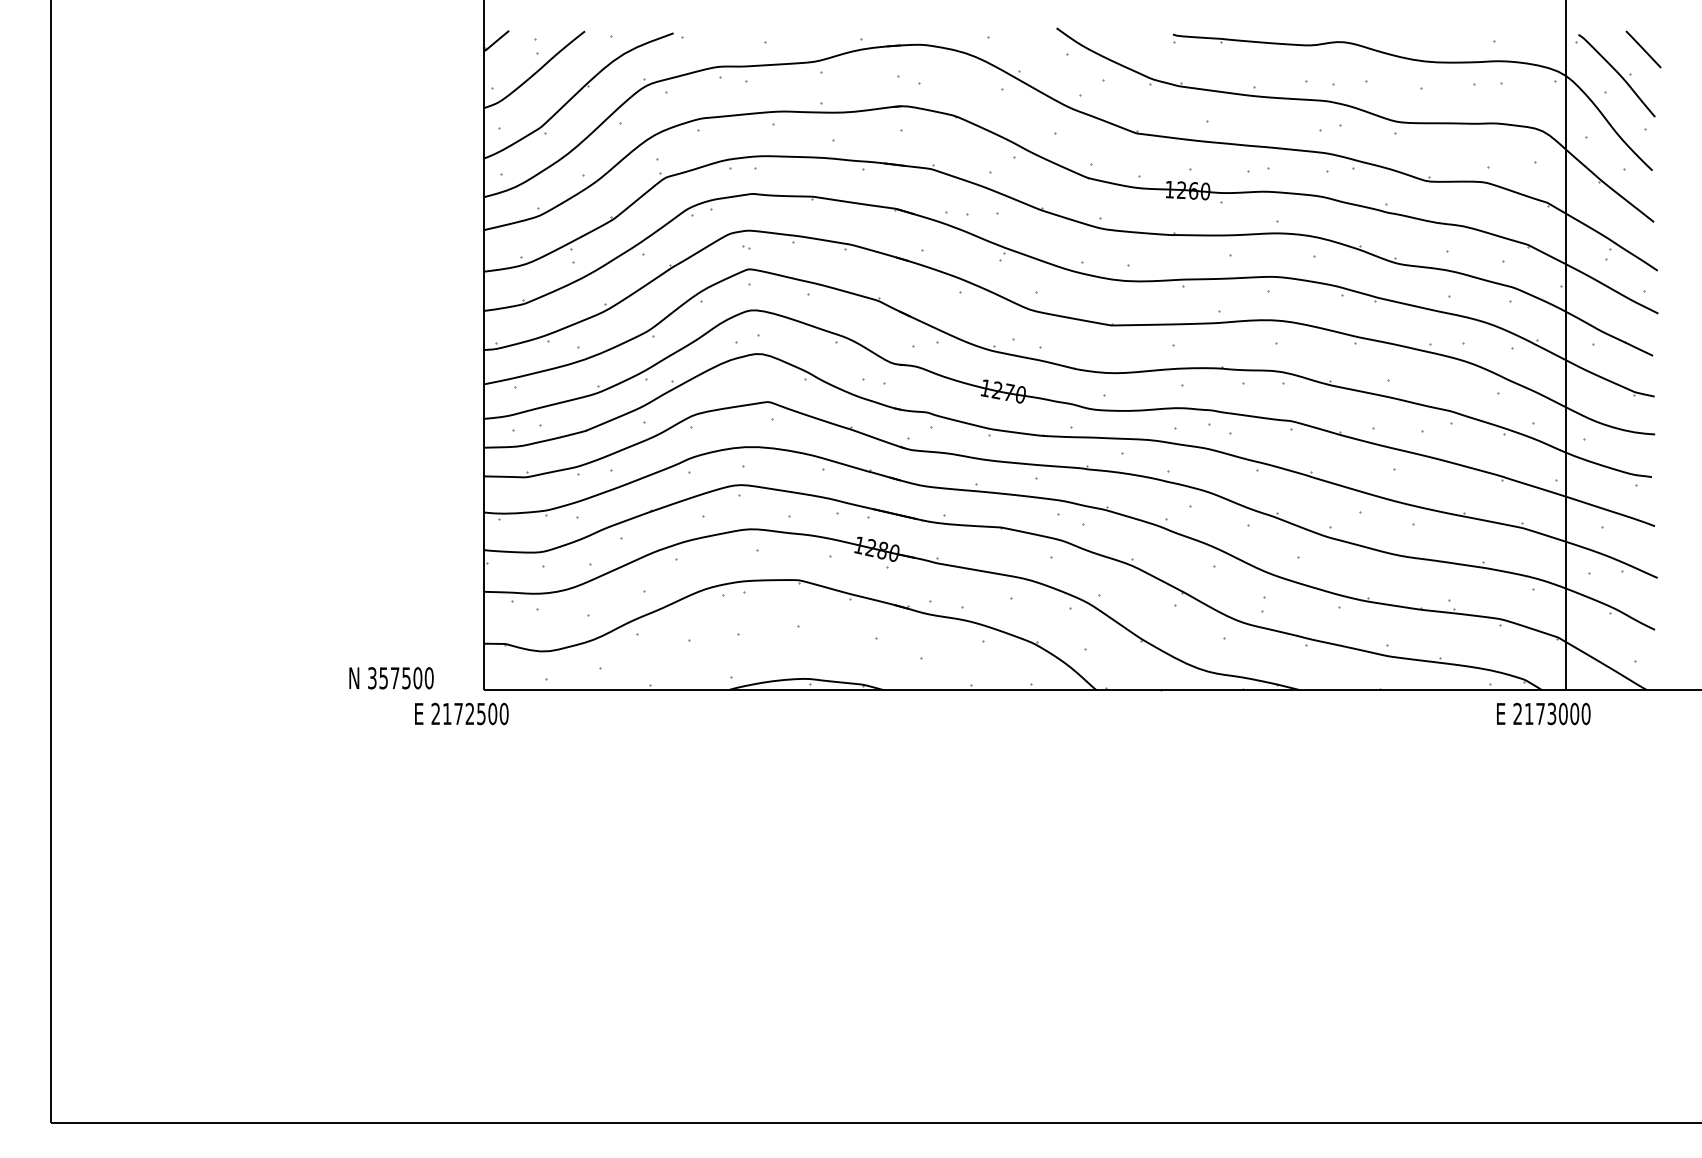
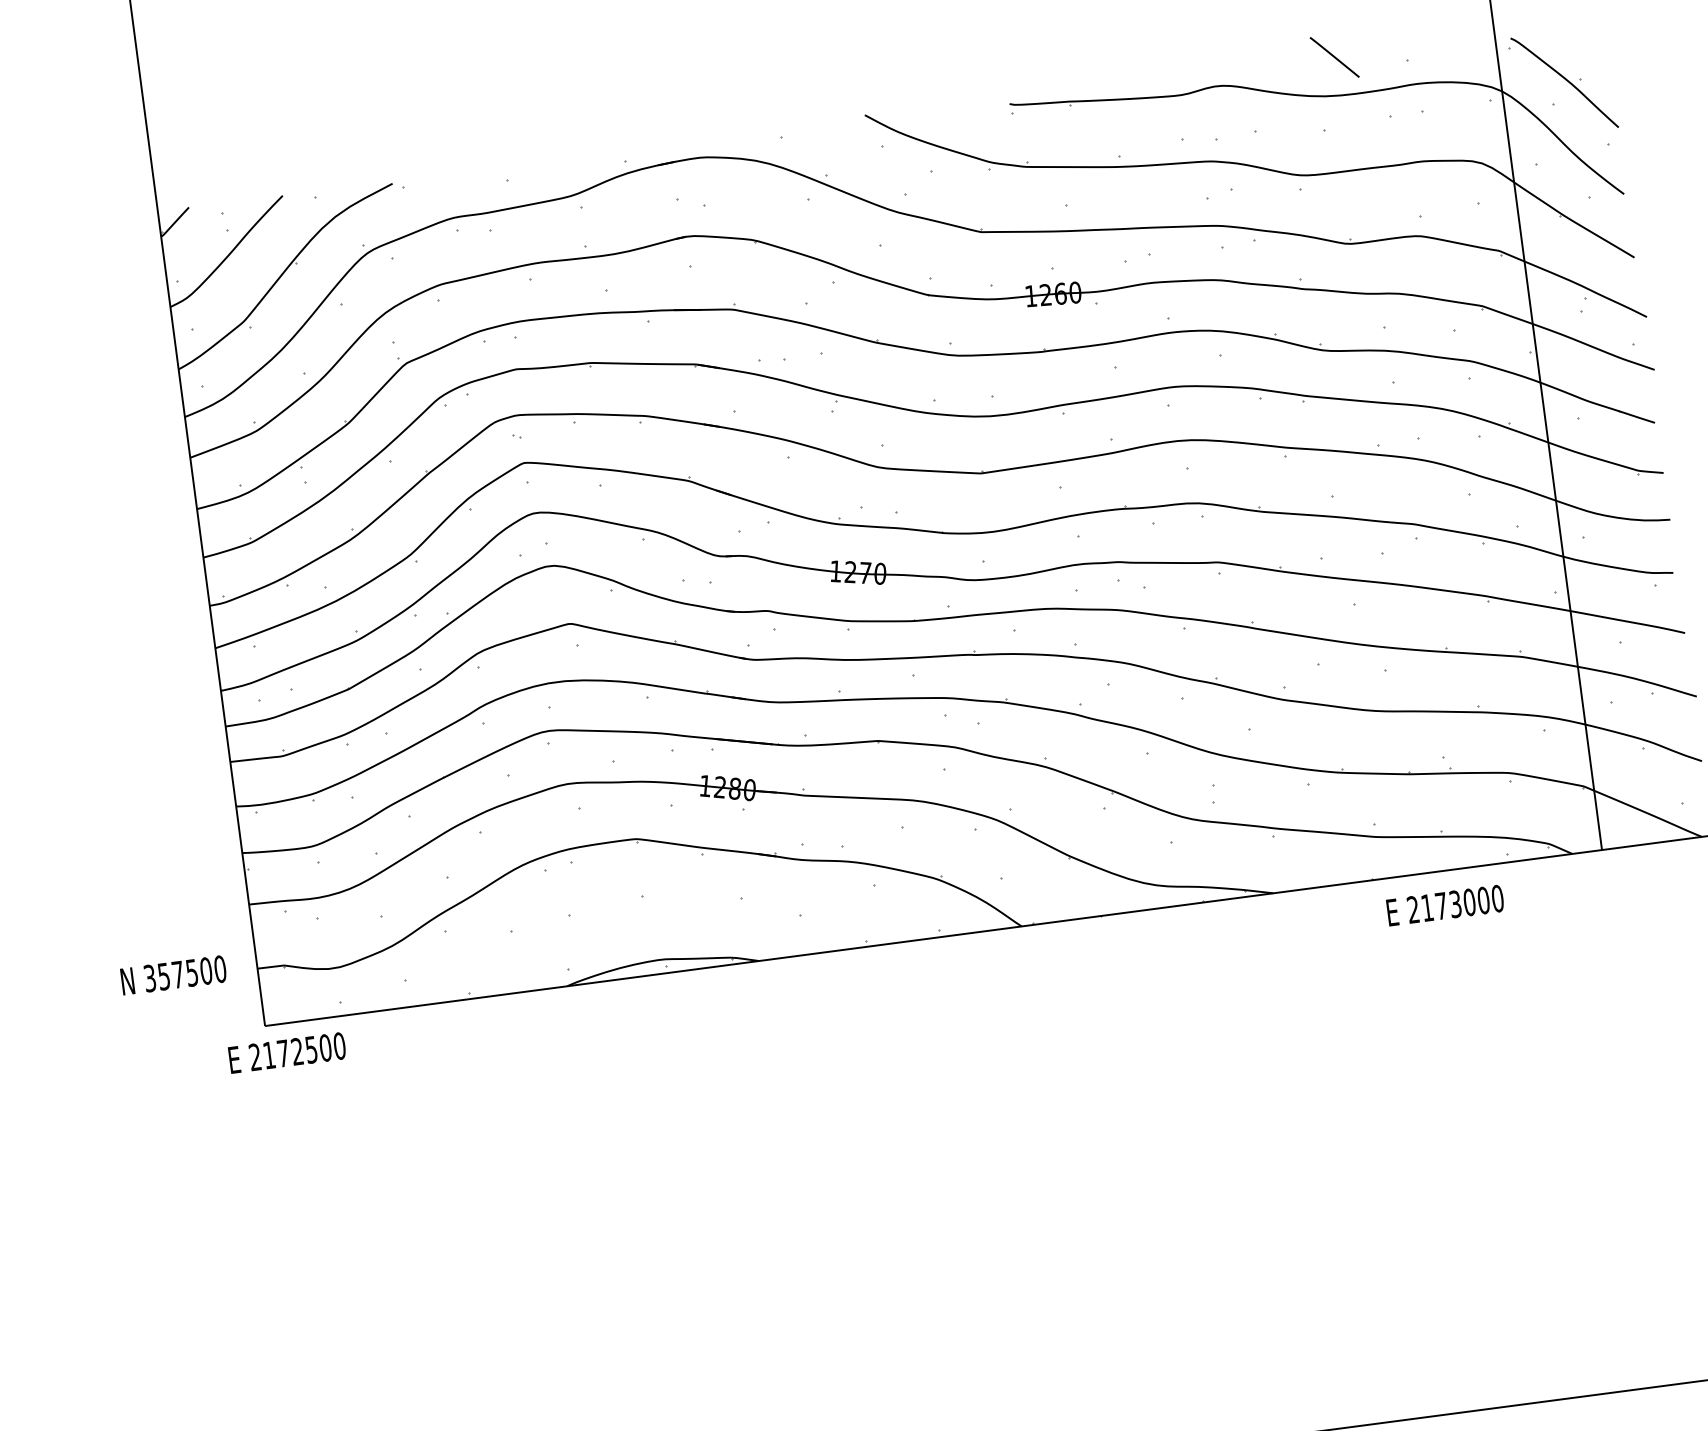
line: (1643, 49) -> (1334, 57), moved
text: (391, 678) -> (173, 975), moved
text: (461, 713) -> (286, 1052), moved
text: (1543, 713) -> (1445, 905), moved

